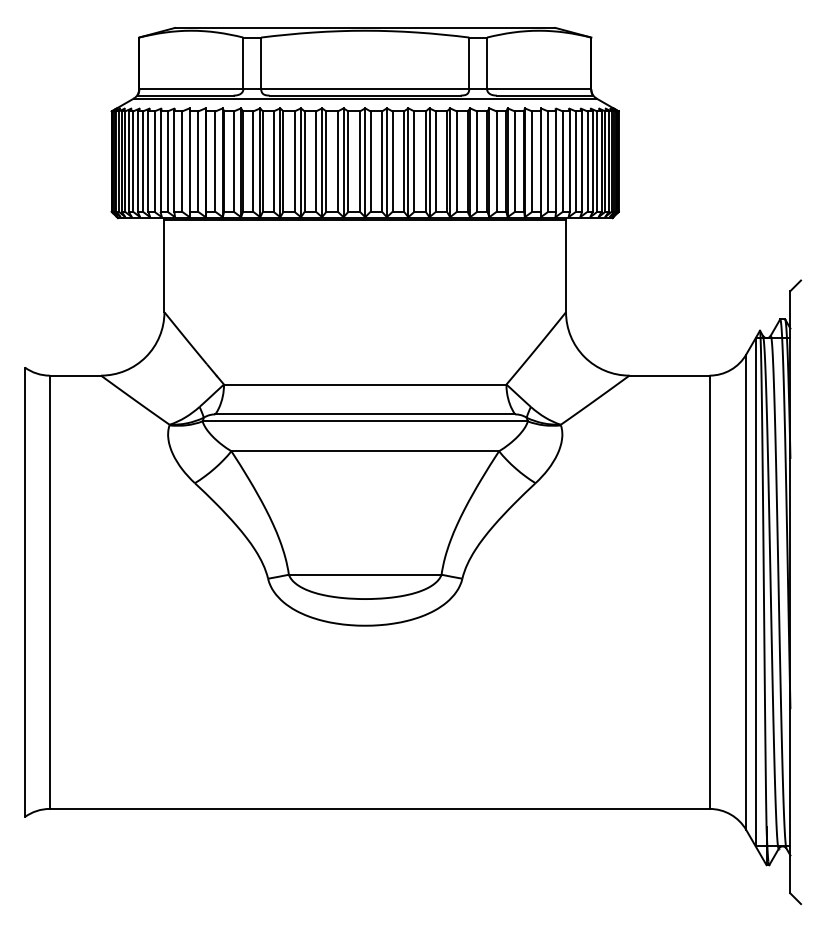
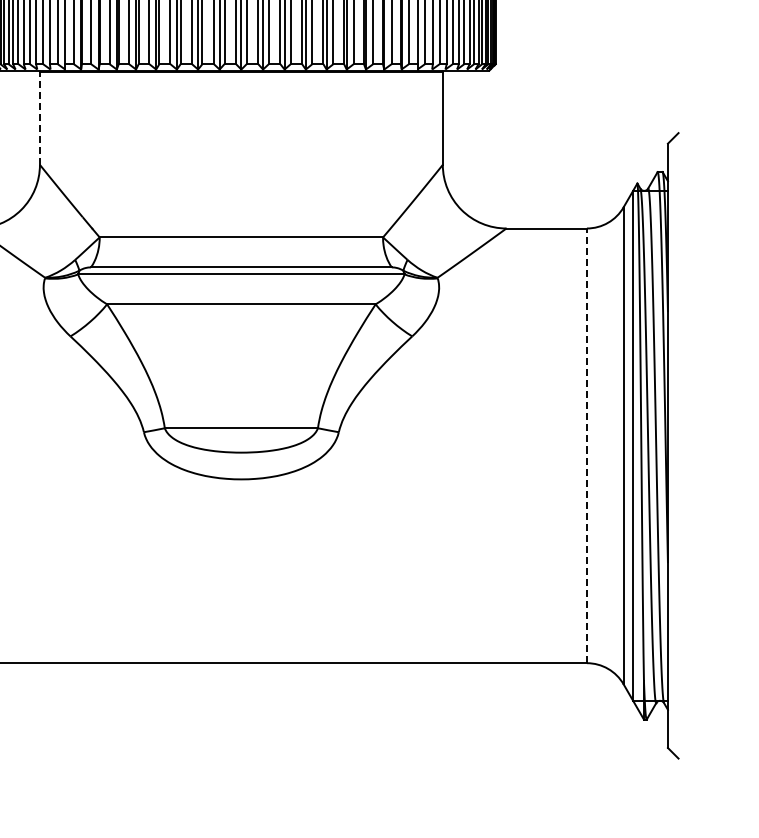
line: (164, 265) -> (40, 118), solid -> dashed
line: (709, 592) -> (586, 446), solid -> dashed

